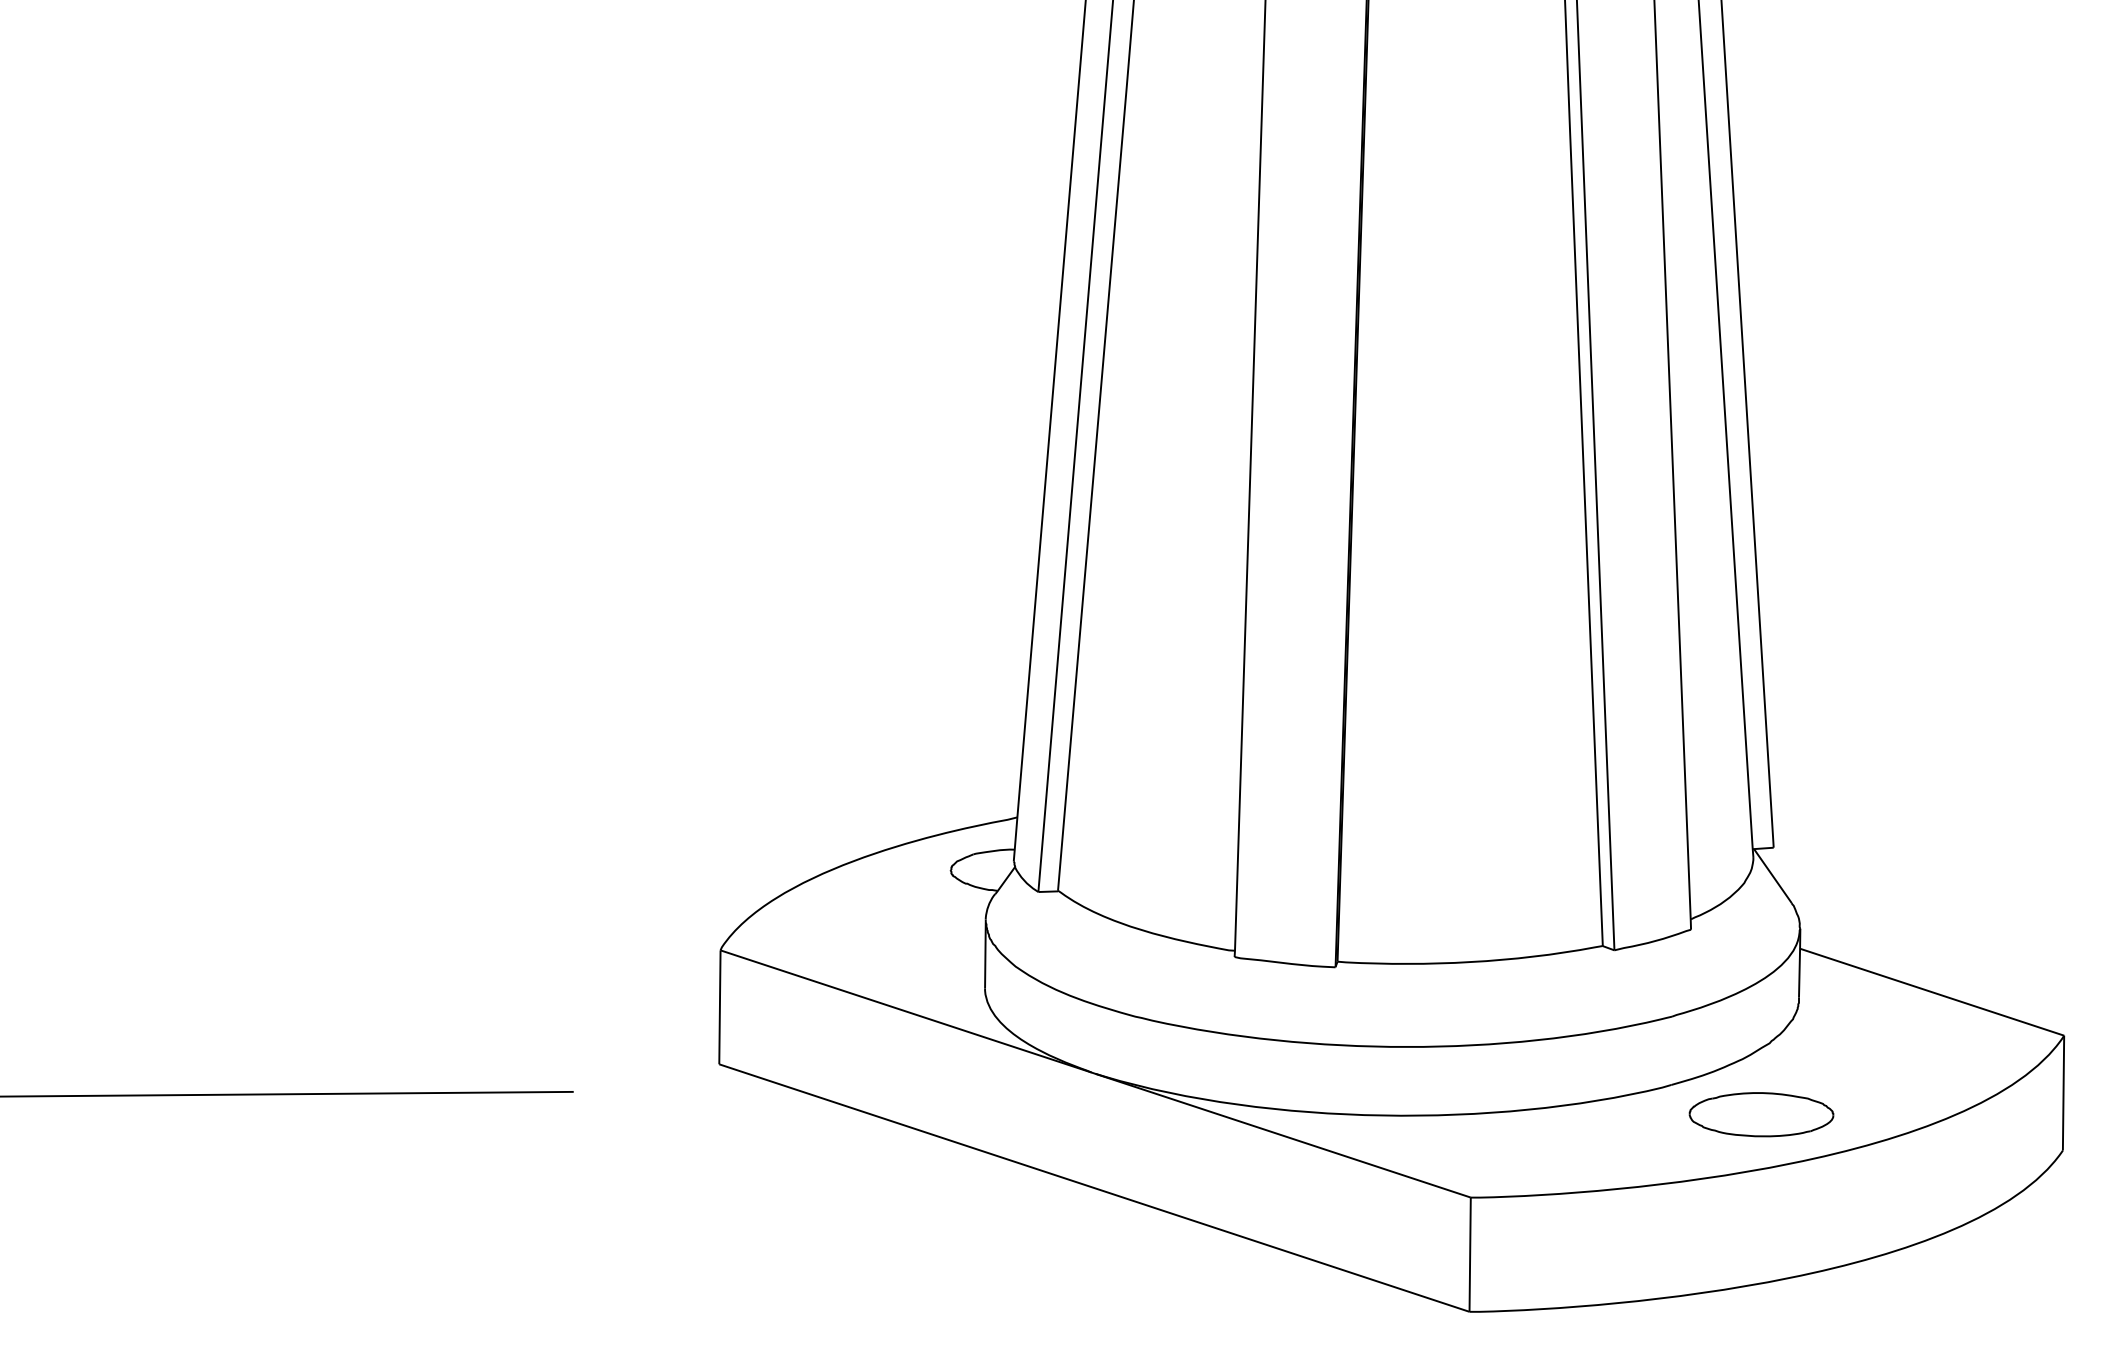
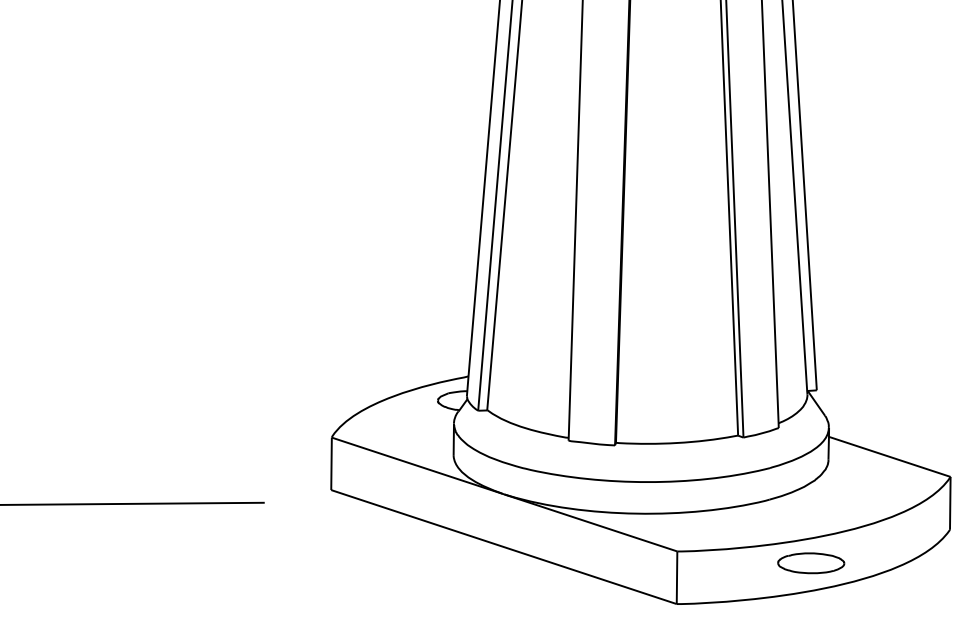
part: (1762, 1115) -> (811, 563), moved

